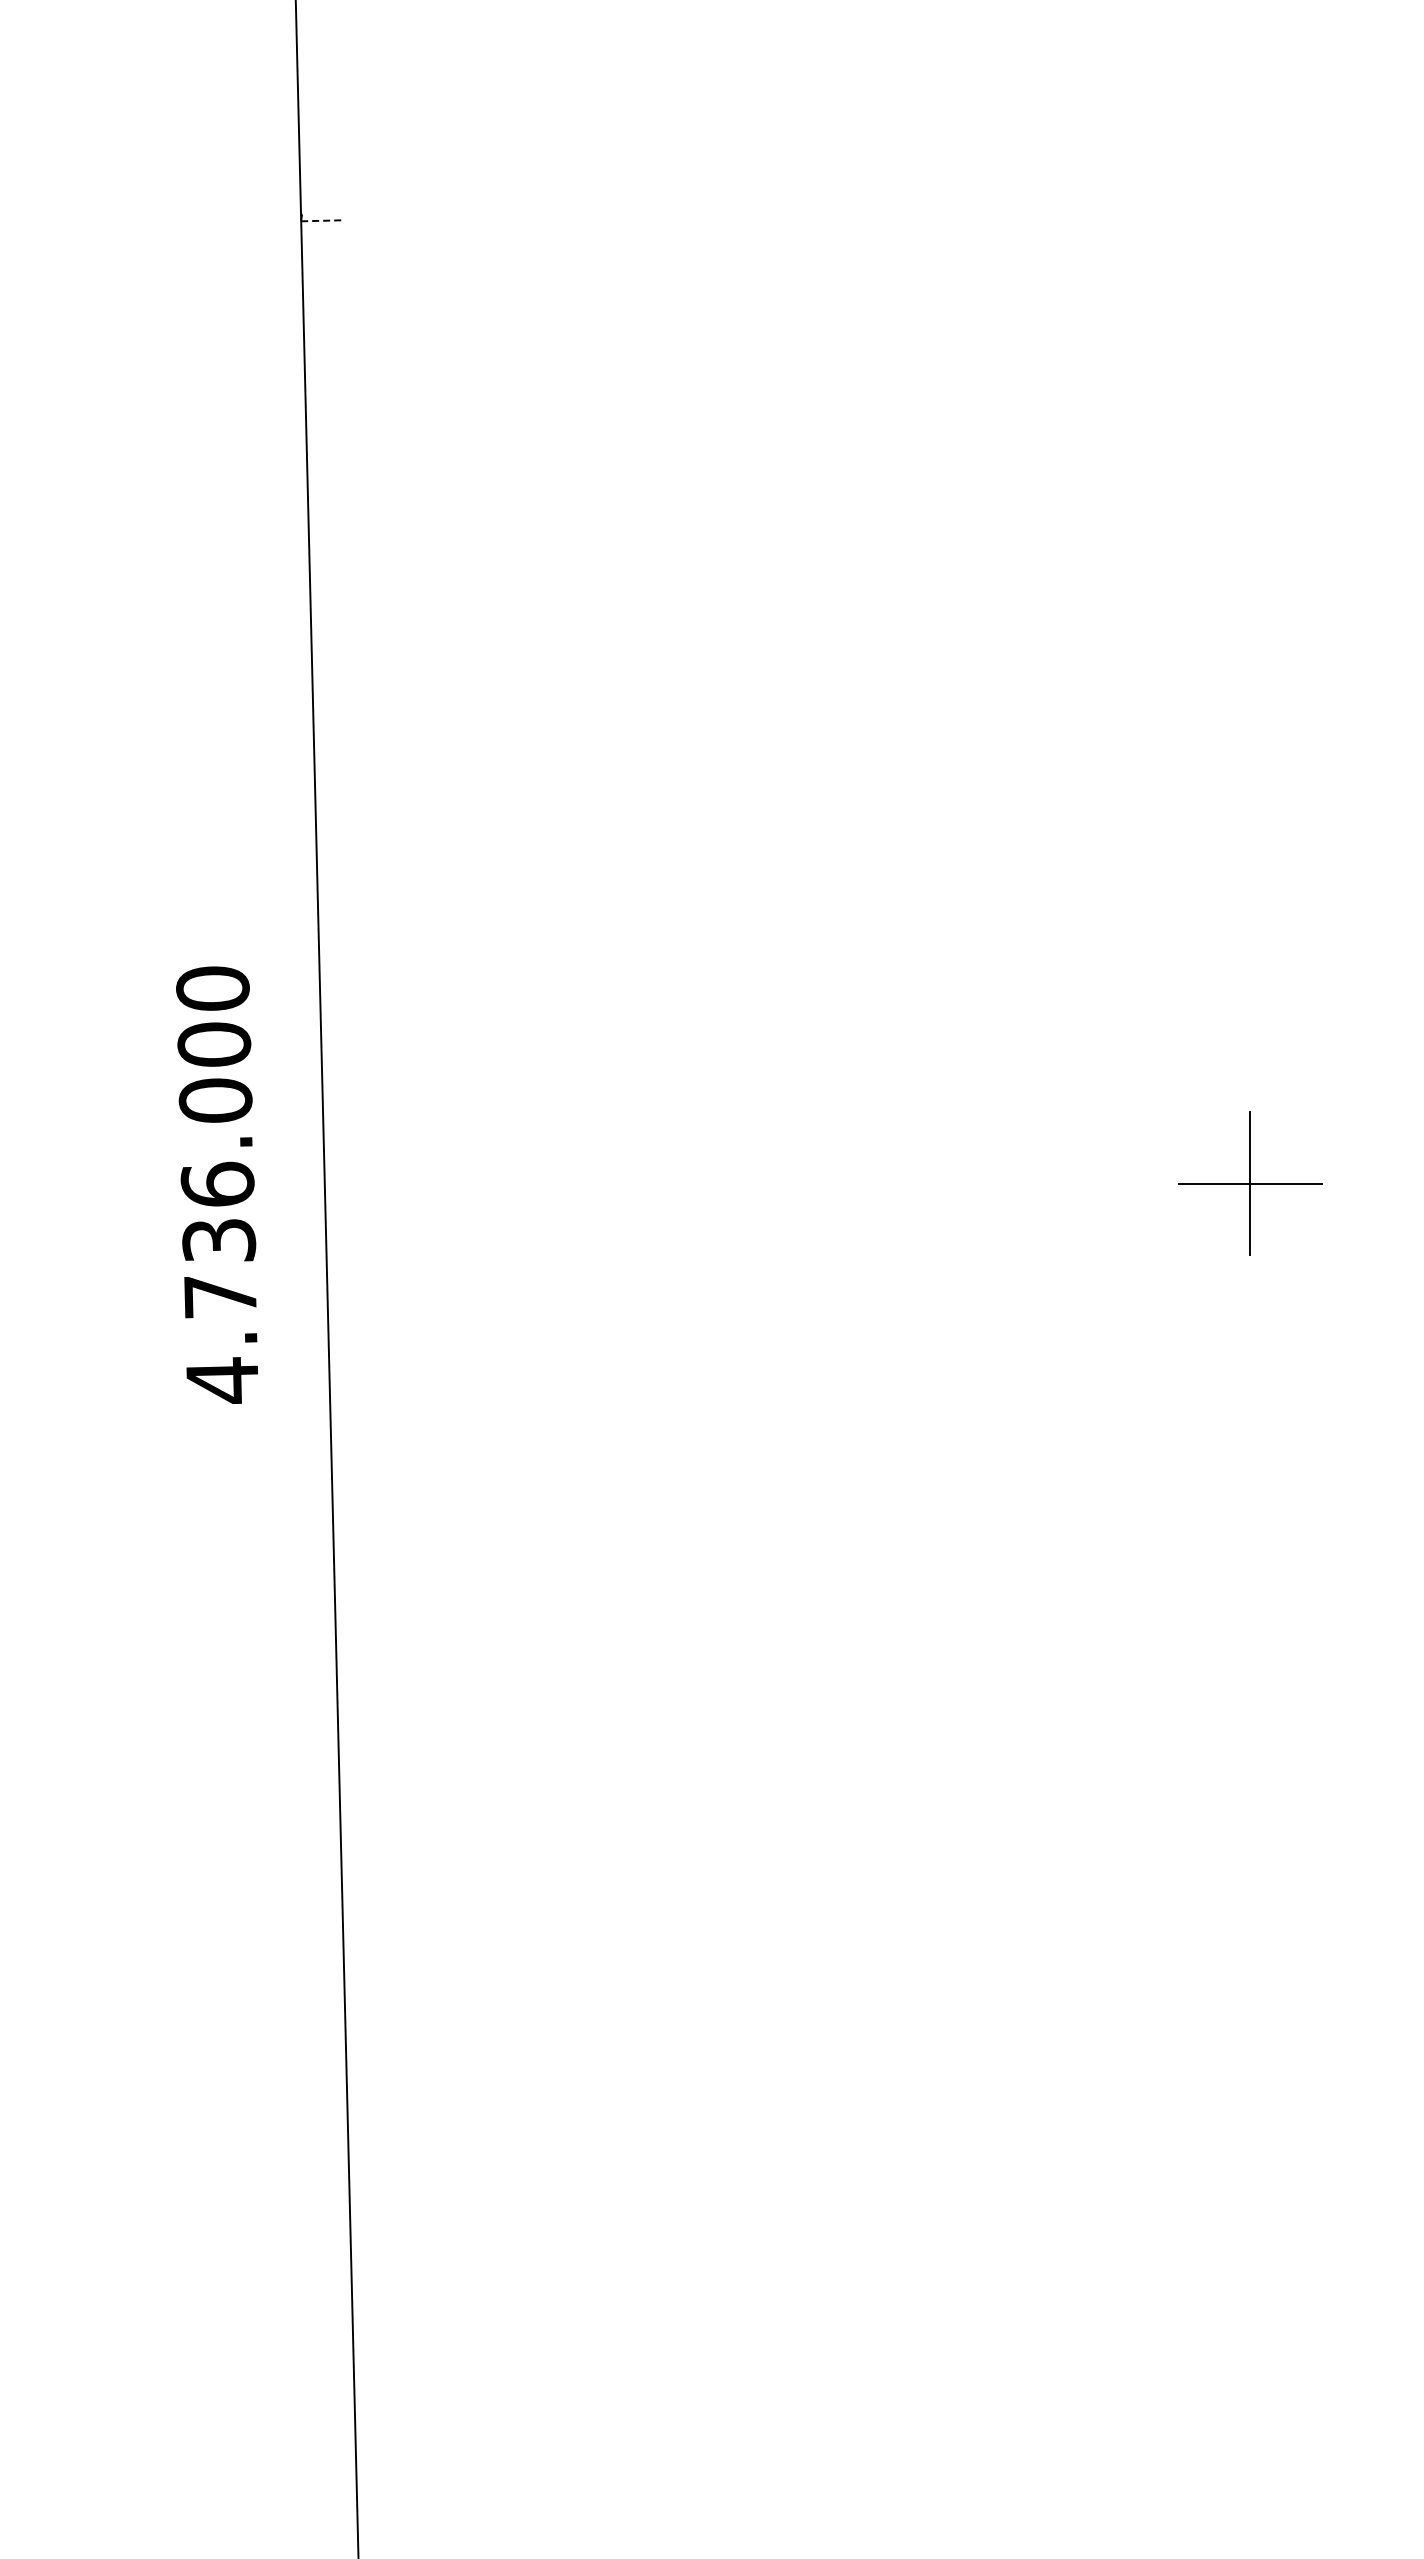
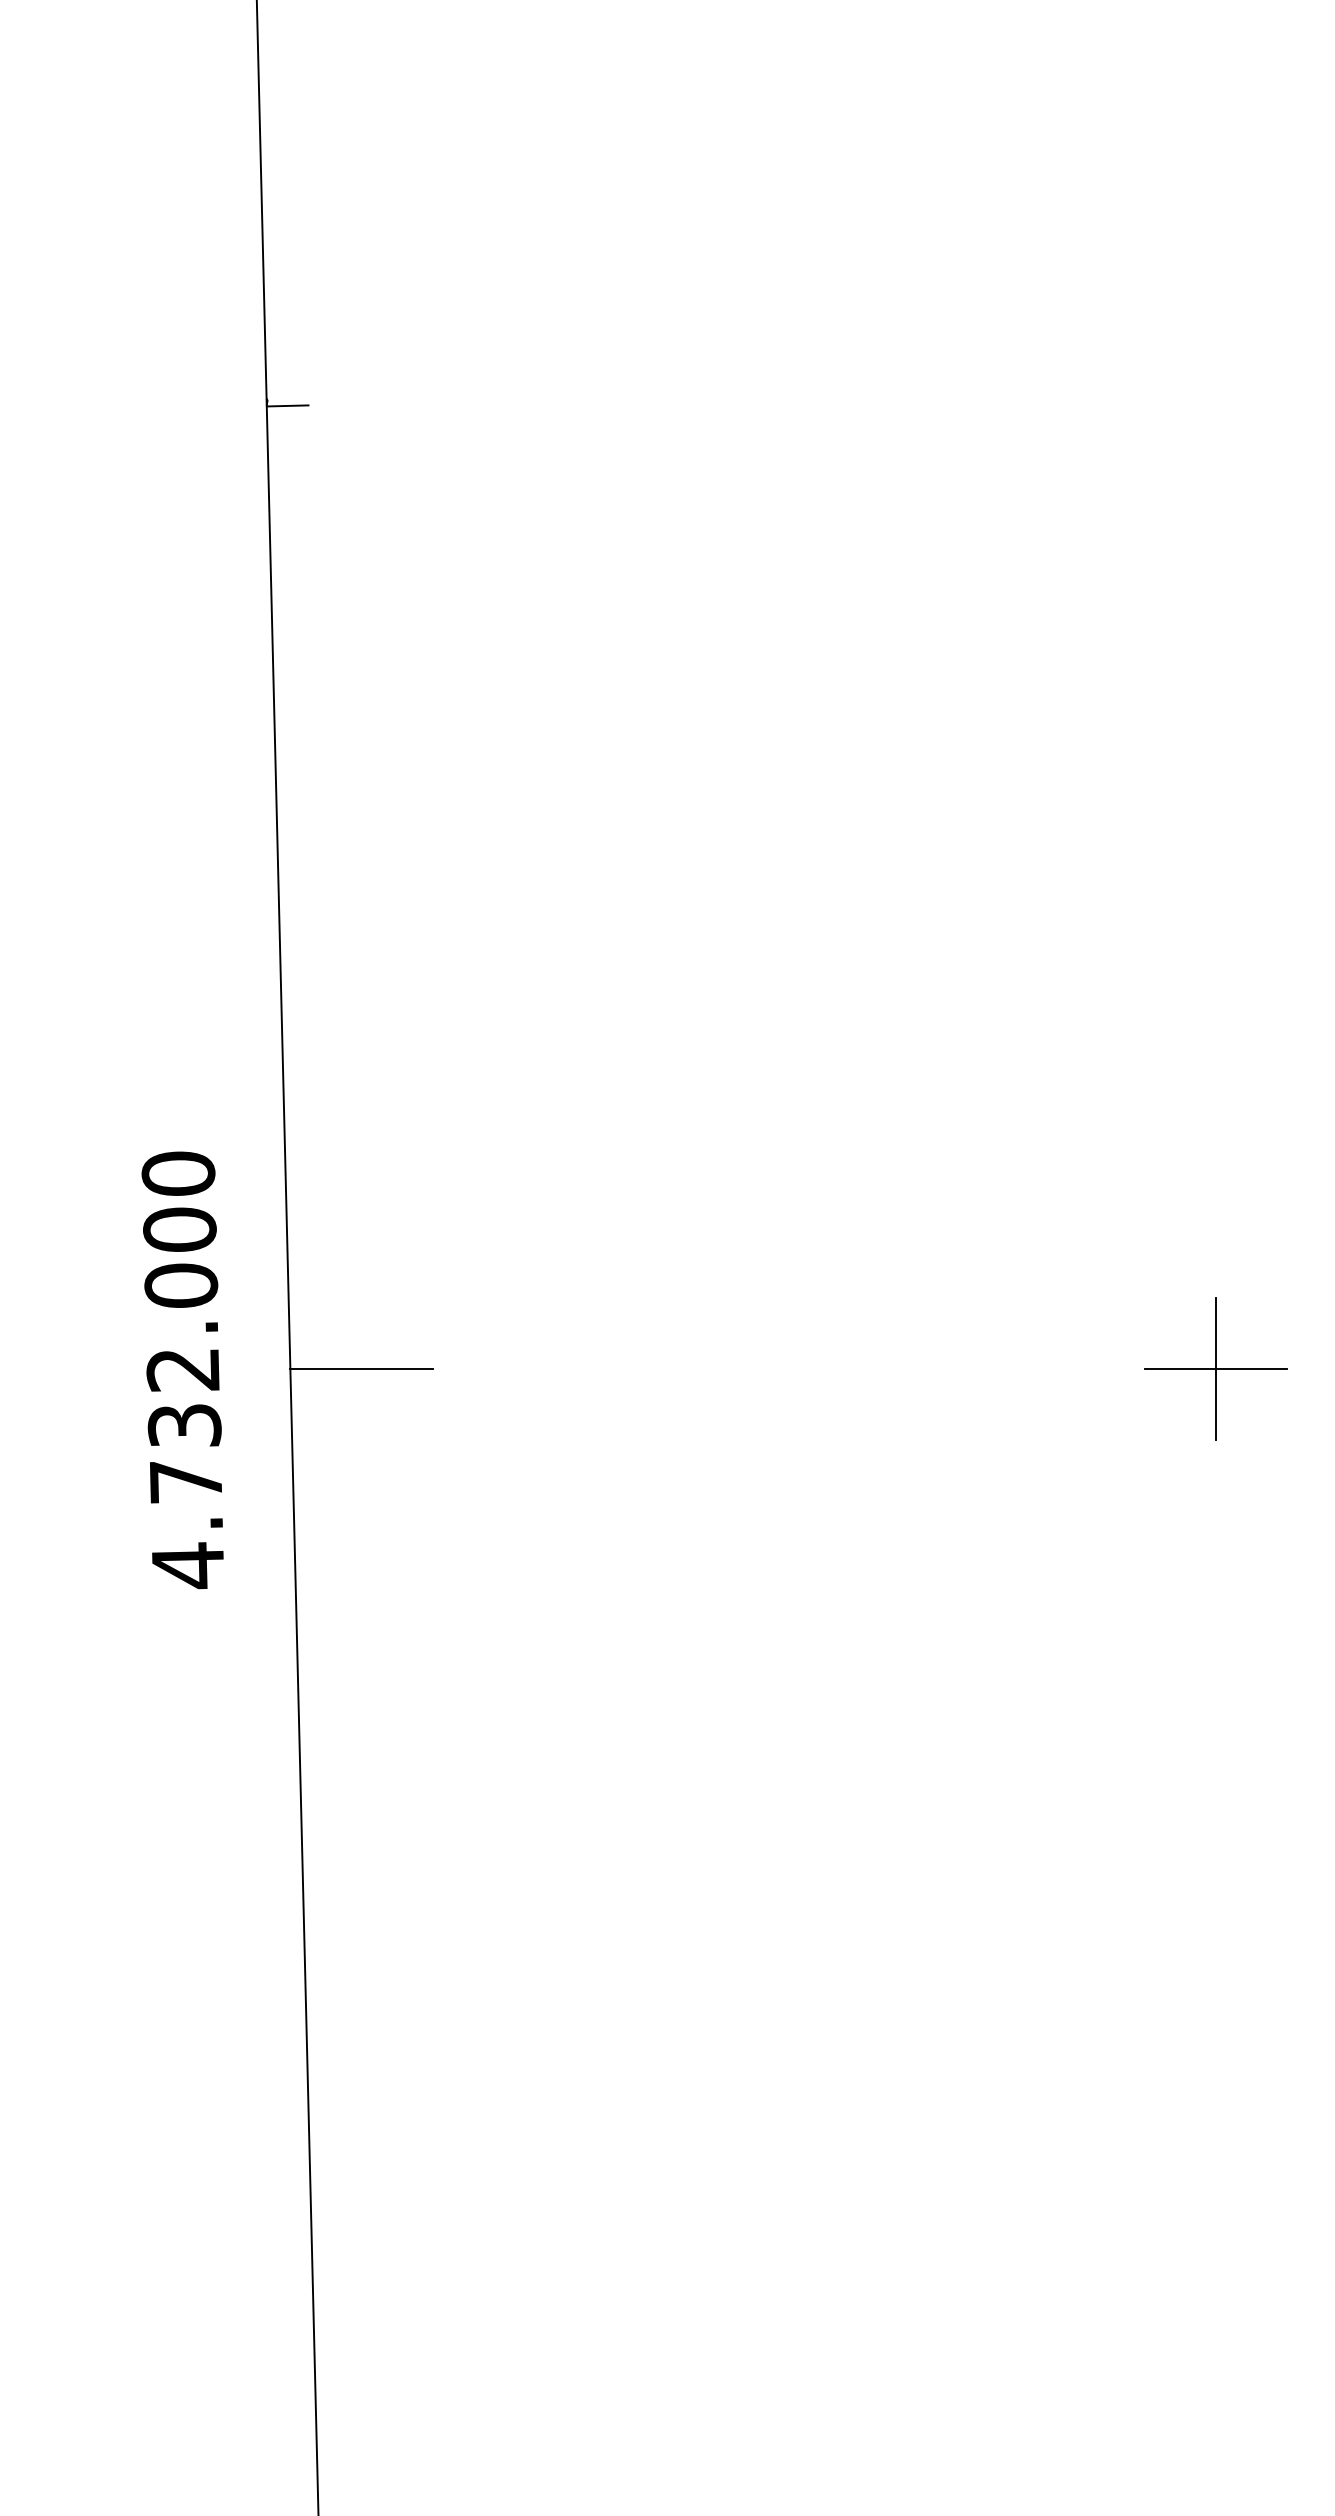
line: (323, 220) -> (289, 405), dashed -> solid
text: (217, 1183) -> (183, 1368), 4.736.000 -> 4.732.000
line: (395, 1183) -> (361, 1368), added

